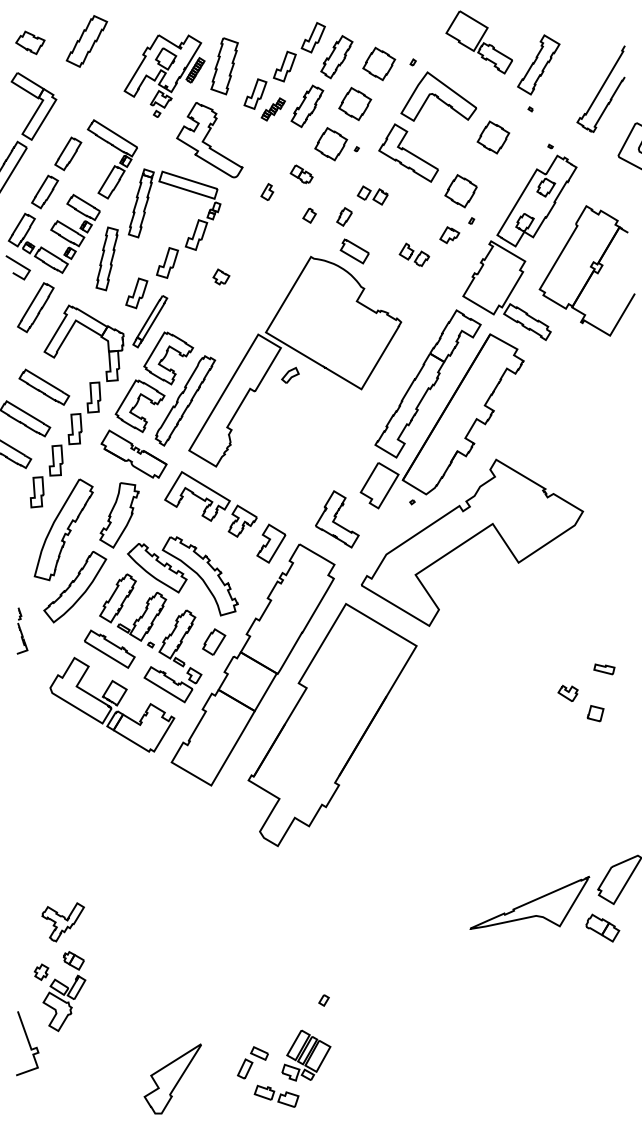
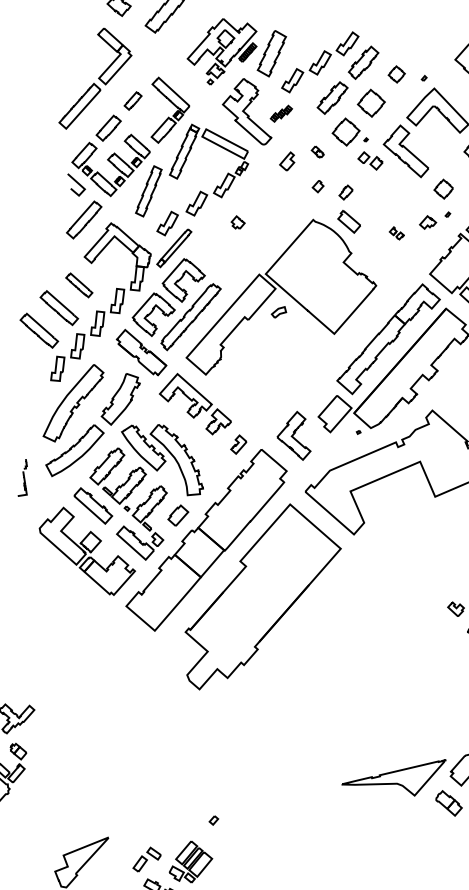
part: (379, 63) -> (396, 74), size x0.6
part: (272, 109) -> (280, 113), moved
part: (68, 153) -> (133, 100), size x0.7
part: (301, 174) -> (317, 152), size x0.7
part: (267, 191) -> (287, 160), size x1.4
part: (460, 191) -> (443, 189), size x0.7
part: (372, 195) -> (370, 160), moved
part: (414, 254) -> (396, 233), size x0.6
part: (44, 386) -> (79, 284), size x0.7
part: (271, 543) -> (239, 444), size x0.6

